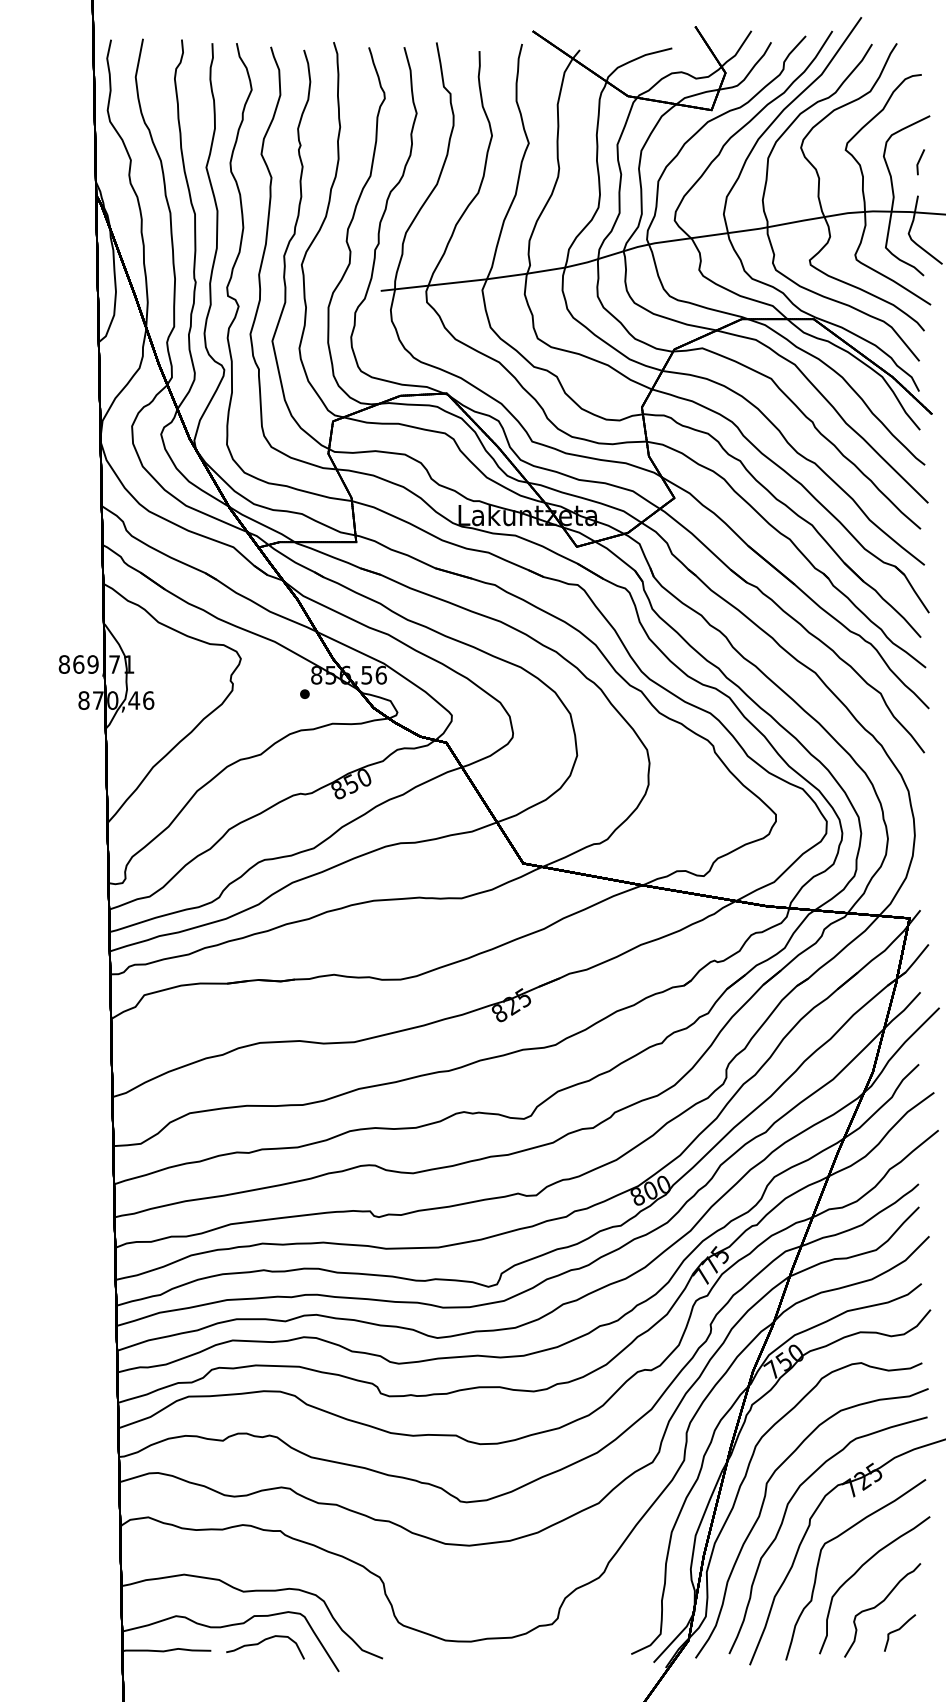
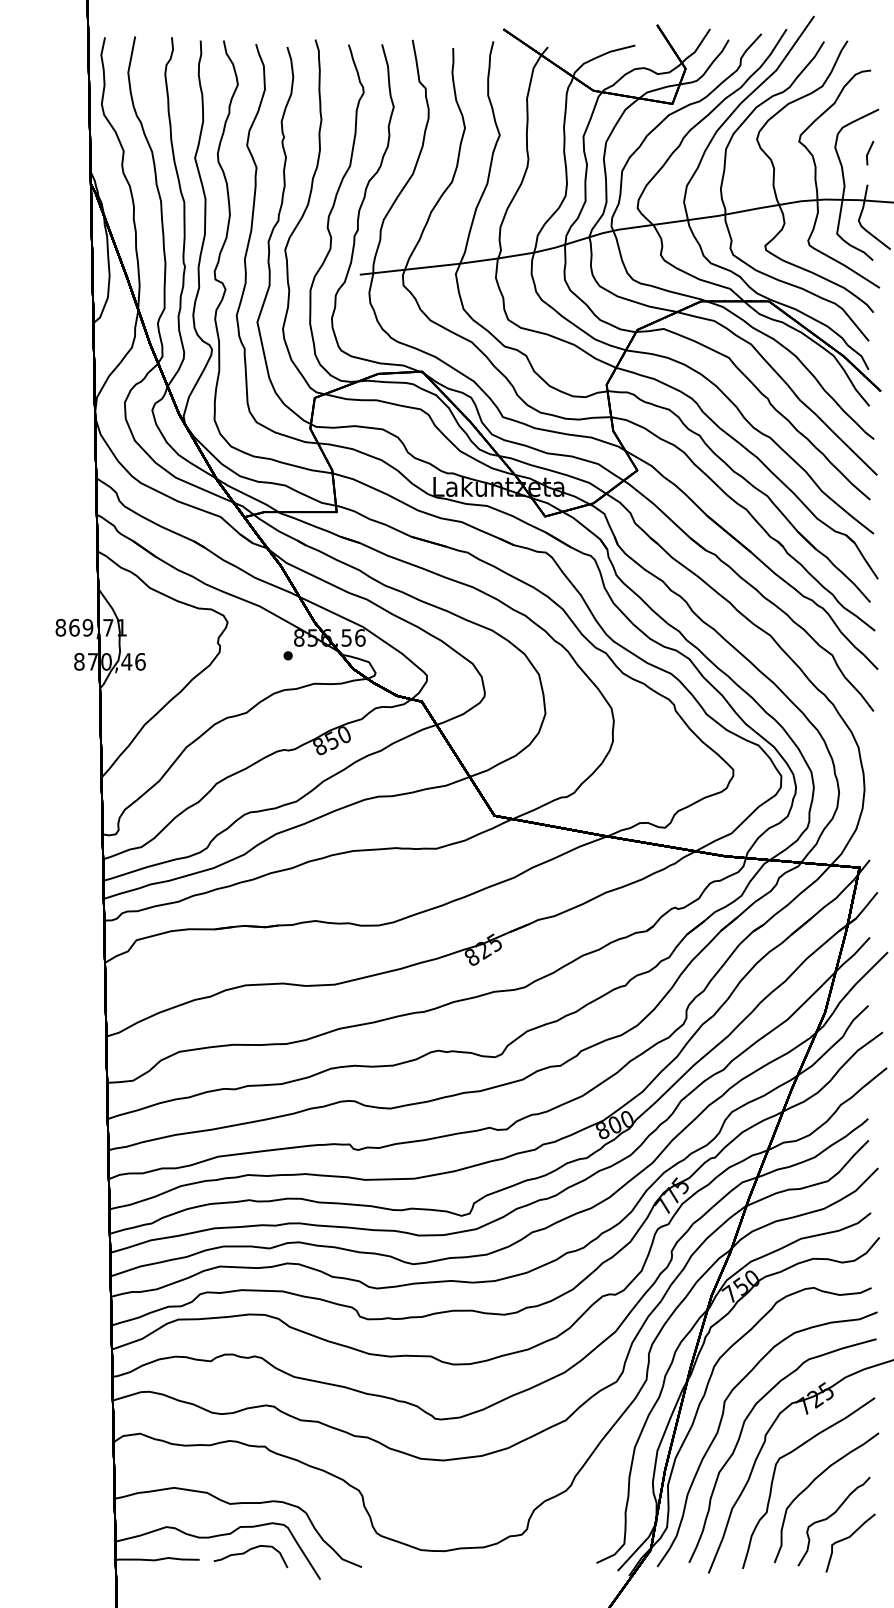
part: (899, 1632) -> (850, 1542), size x1.67

